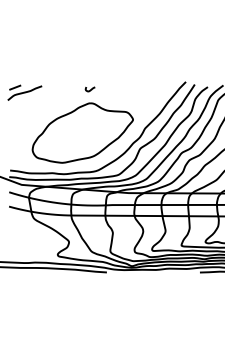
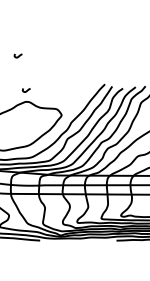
curve: (80, 47) -> (18, 56), added

